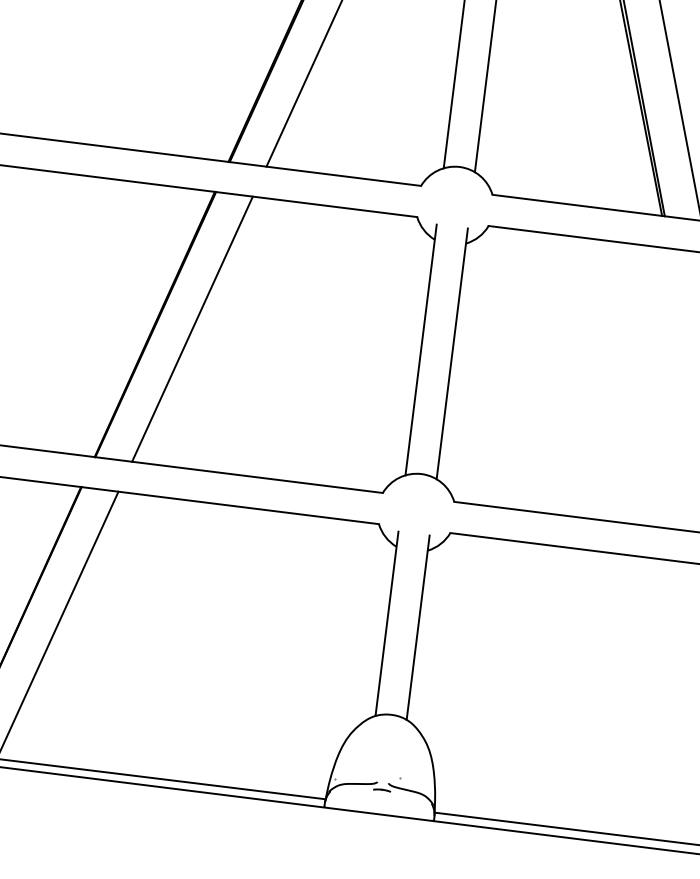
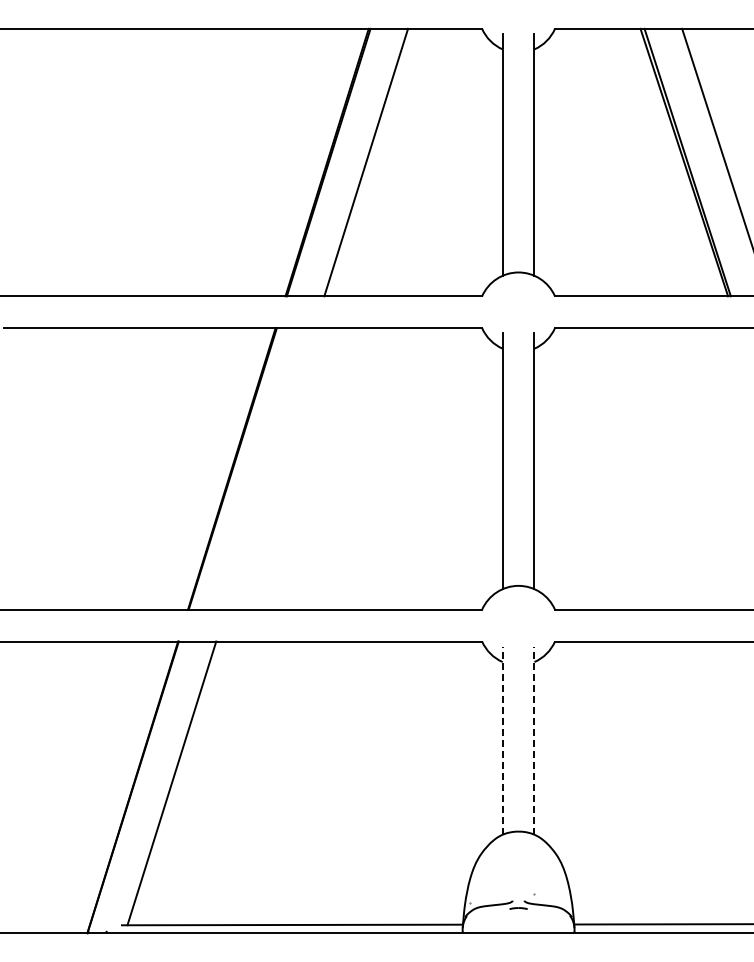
line: (192, 328) -> (270, 468), removed
line: (386, 623) -> (502, 740), solid -> dashed
line: (418, 627) -> (534, 740), solid -> dashed

